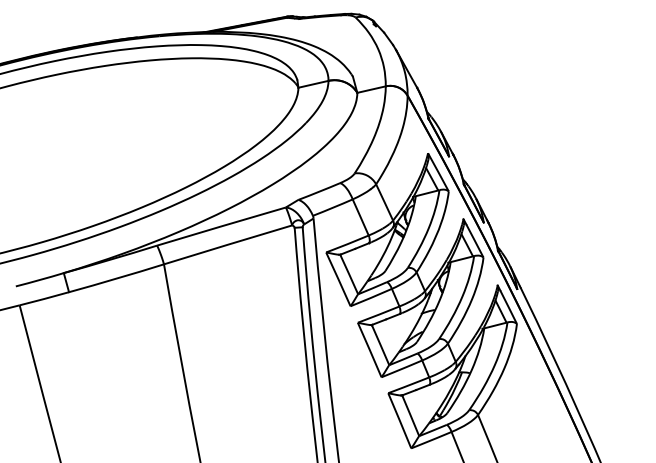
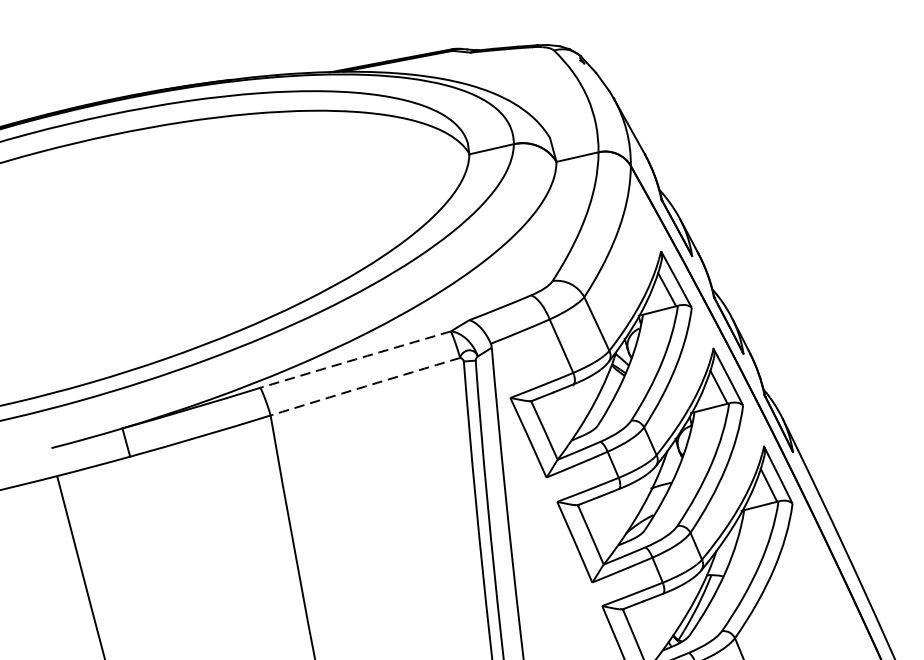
arc: (221, 226) -> (355, 359), solid -> dashed
arc: (228, 244) -> (365, 386), solid -> dashed

